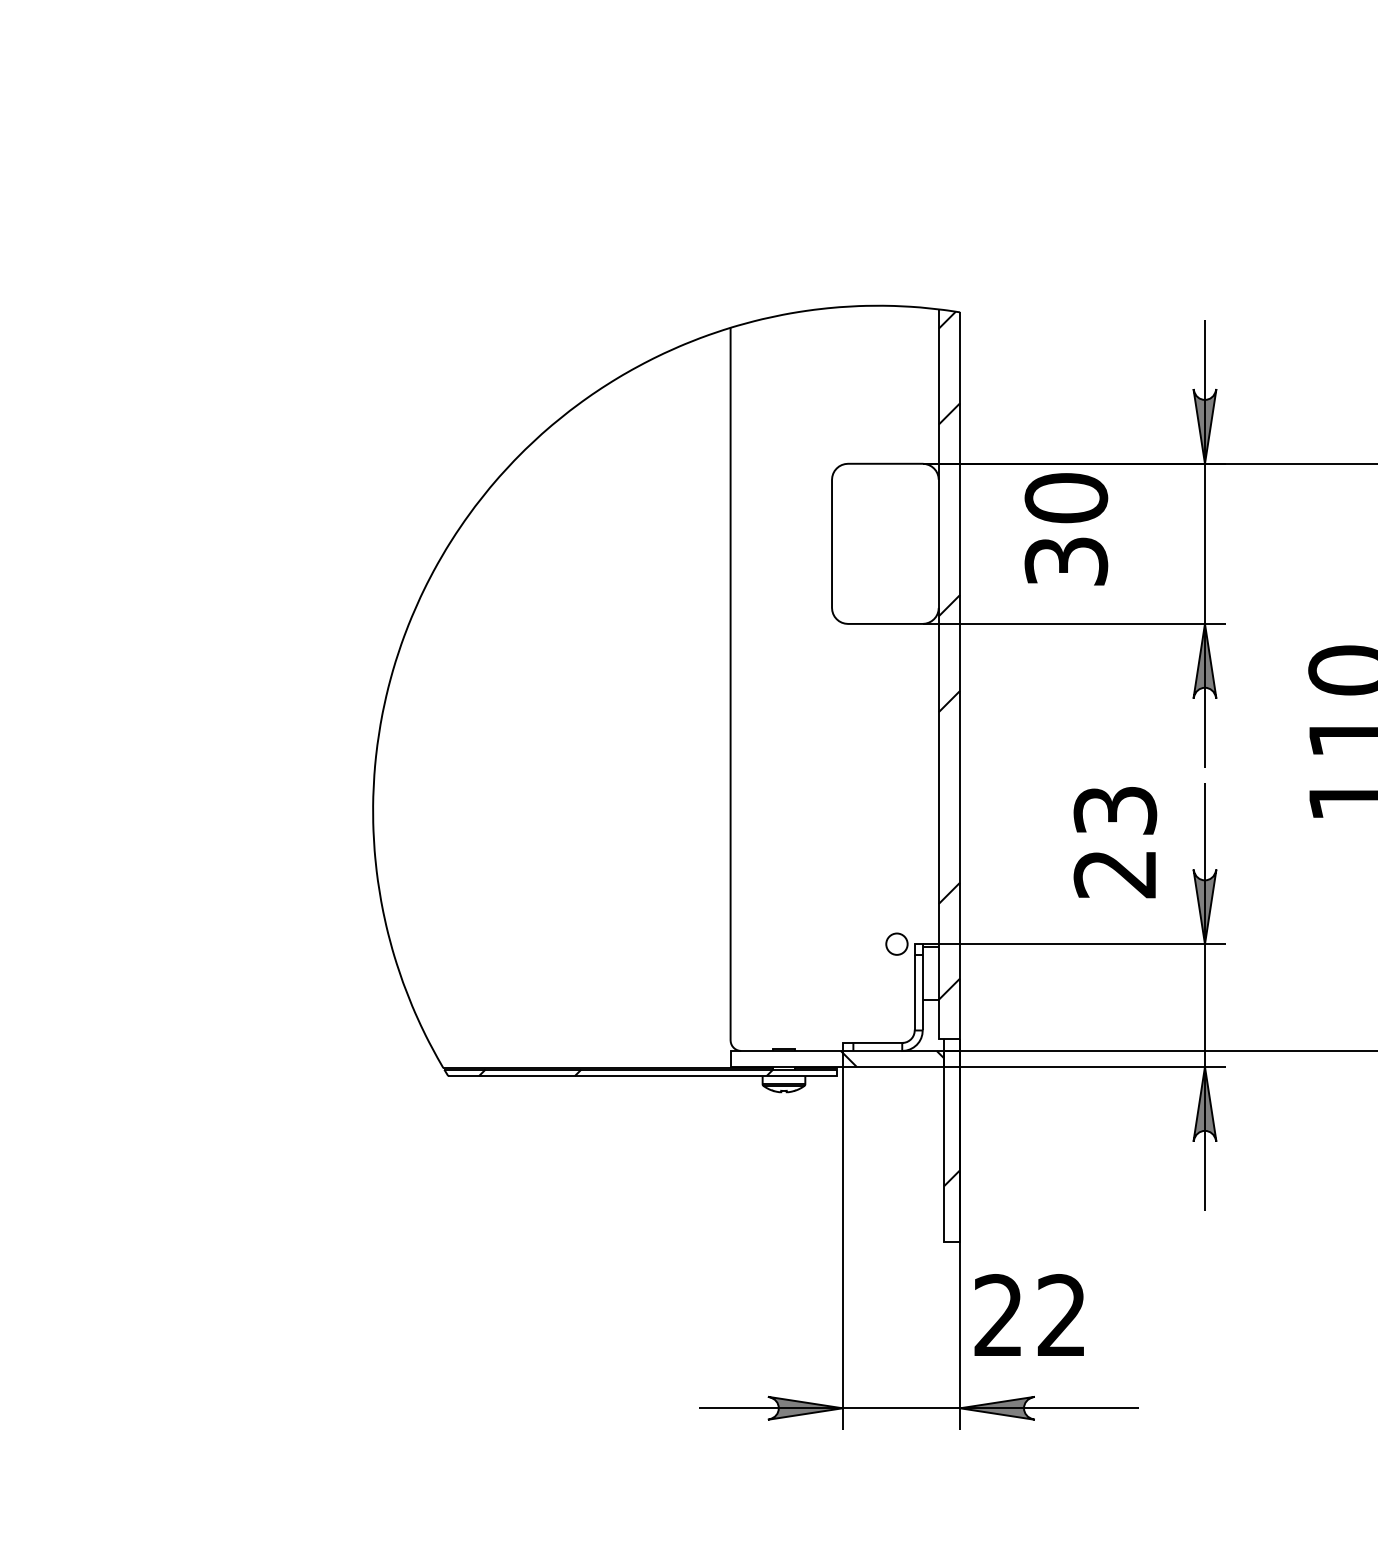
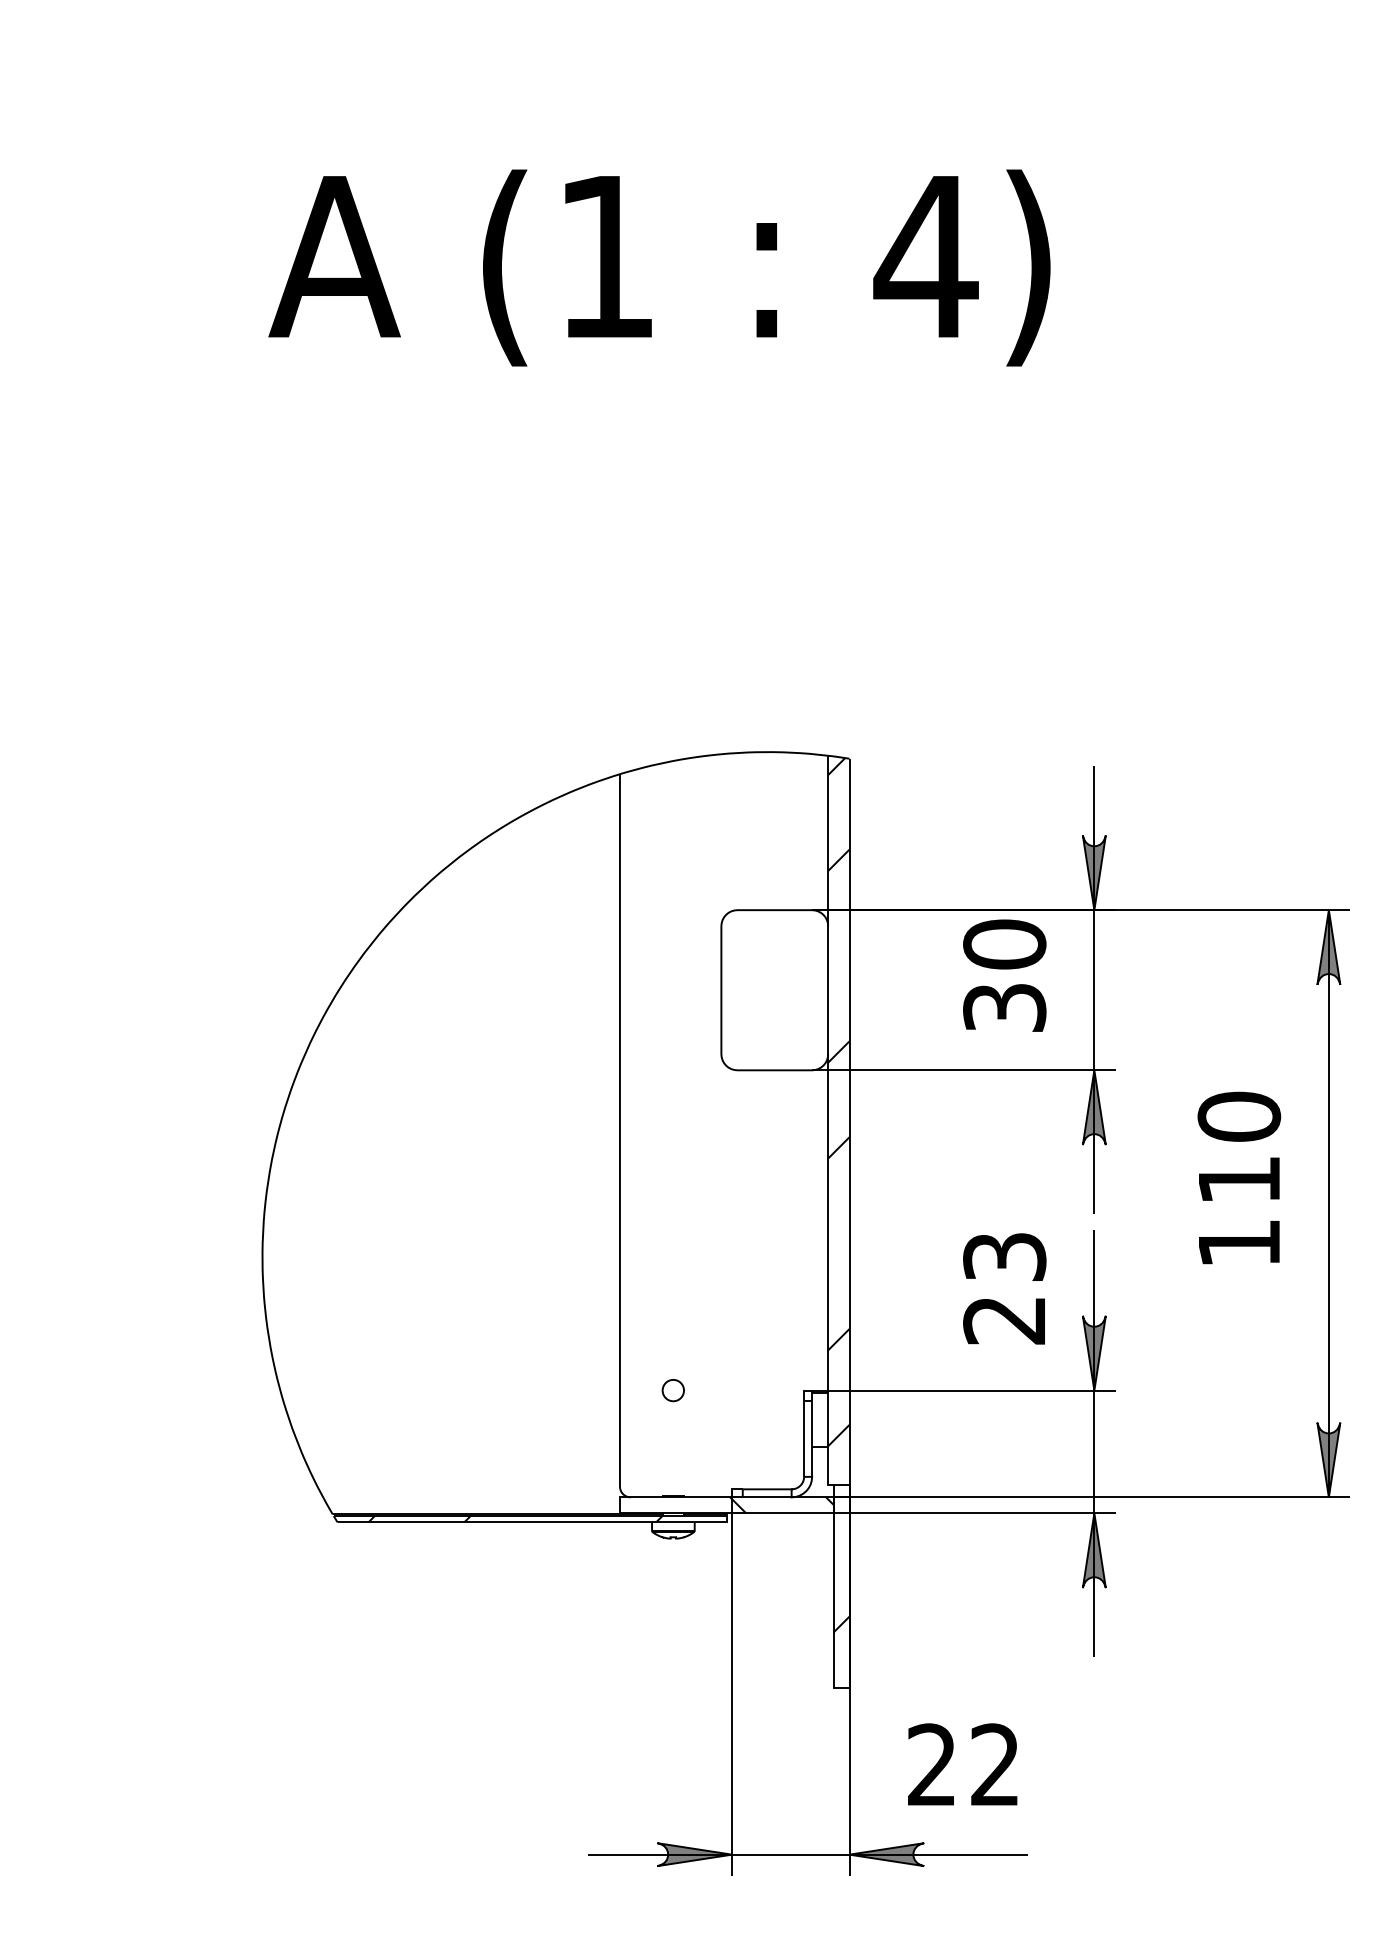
text: (1066, 529) -> (1004, 975), moved
circle: (896, 944) -> (672, 1390), moved
text: (1029, 1315) -> (962, 1764), moved

